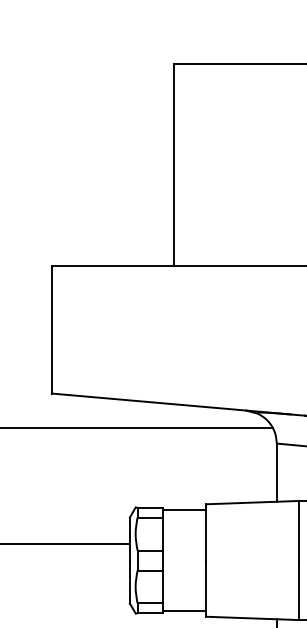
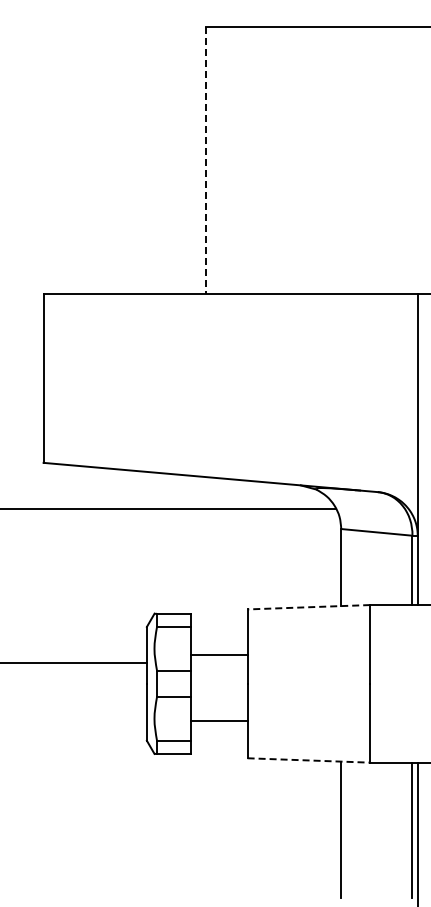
line: (174, 165) -> (205, 160), solid -> dashed
line: (251, 502) -> (308, 607), solid -> dashed
line: (183, 510) -> (218, 655), moved
line: (183, 610) -> (218, 721), moved
line: (252, 618) -> (309, 760), solid -> dashed

